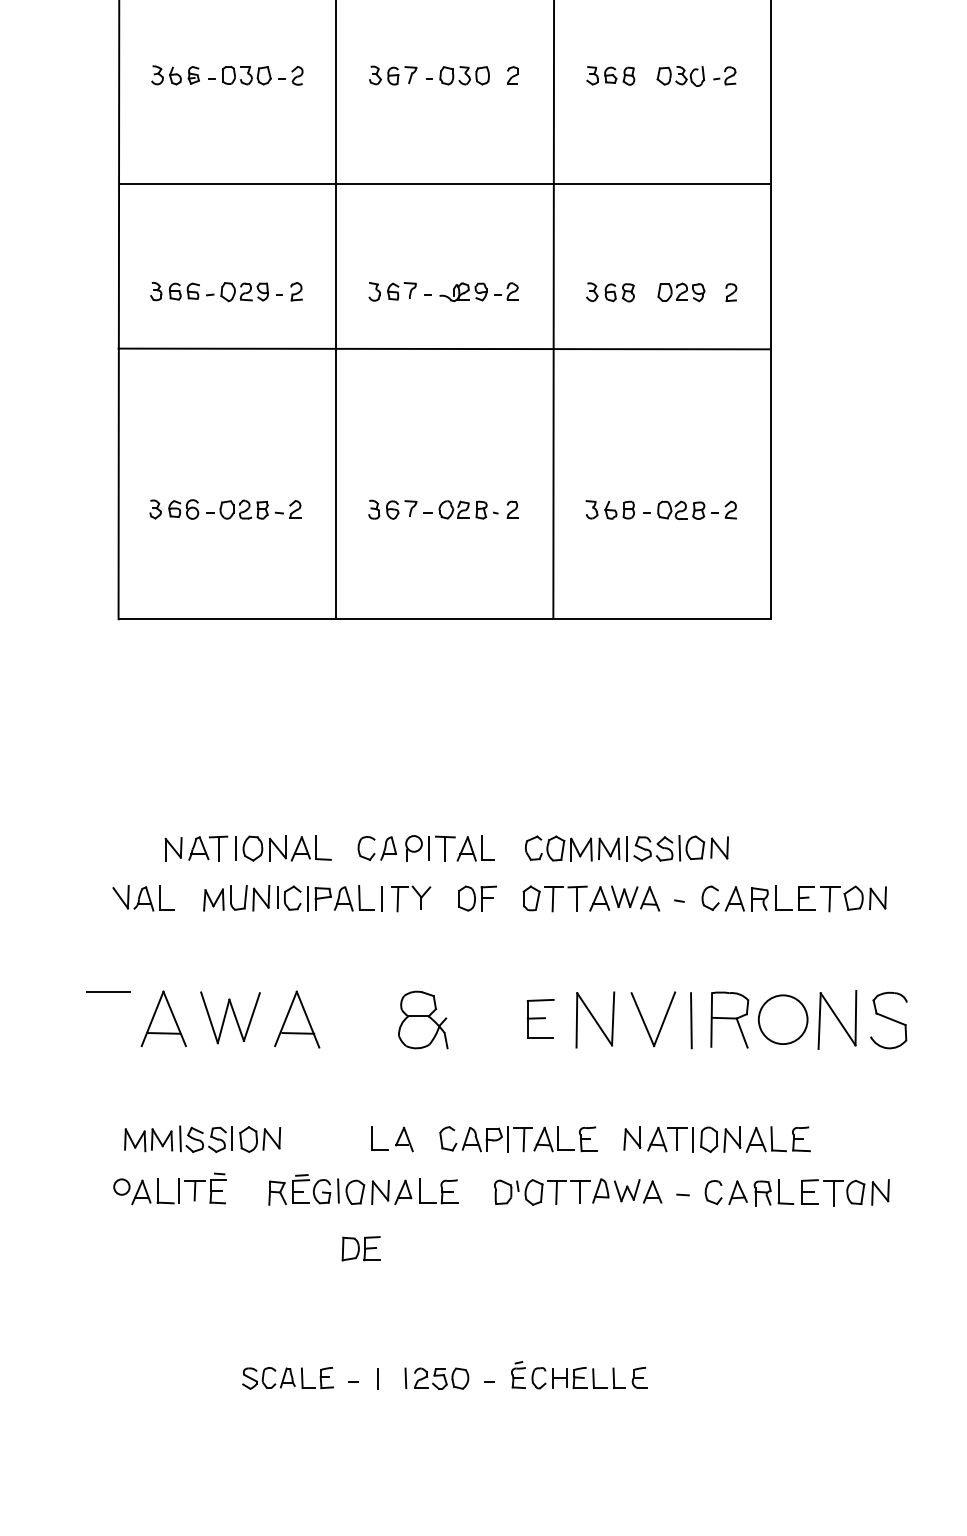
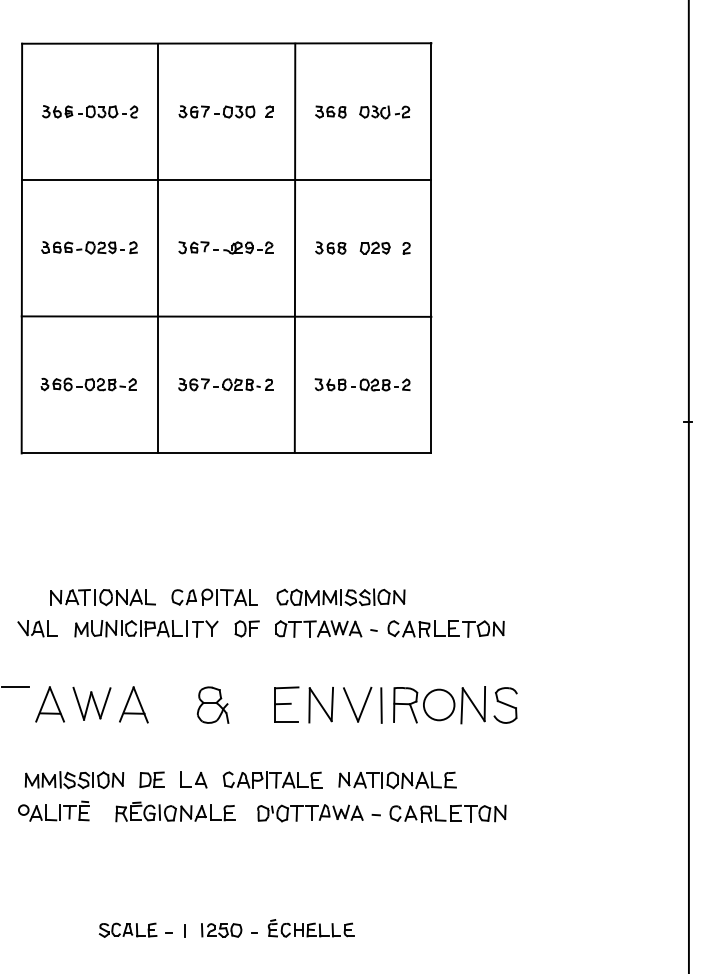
line: (444, 348) -> (226, 316), moved
part: (540, 1018) -> (286, 704), size x1.43
part: (360, 1248) -> (151, 779), moved

